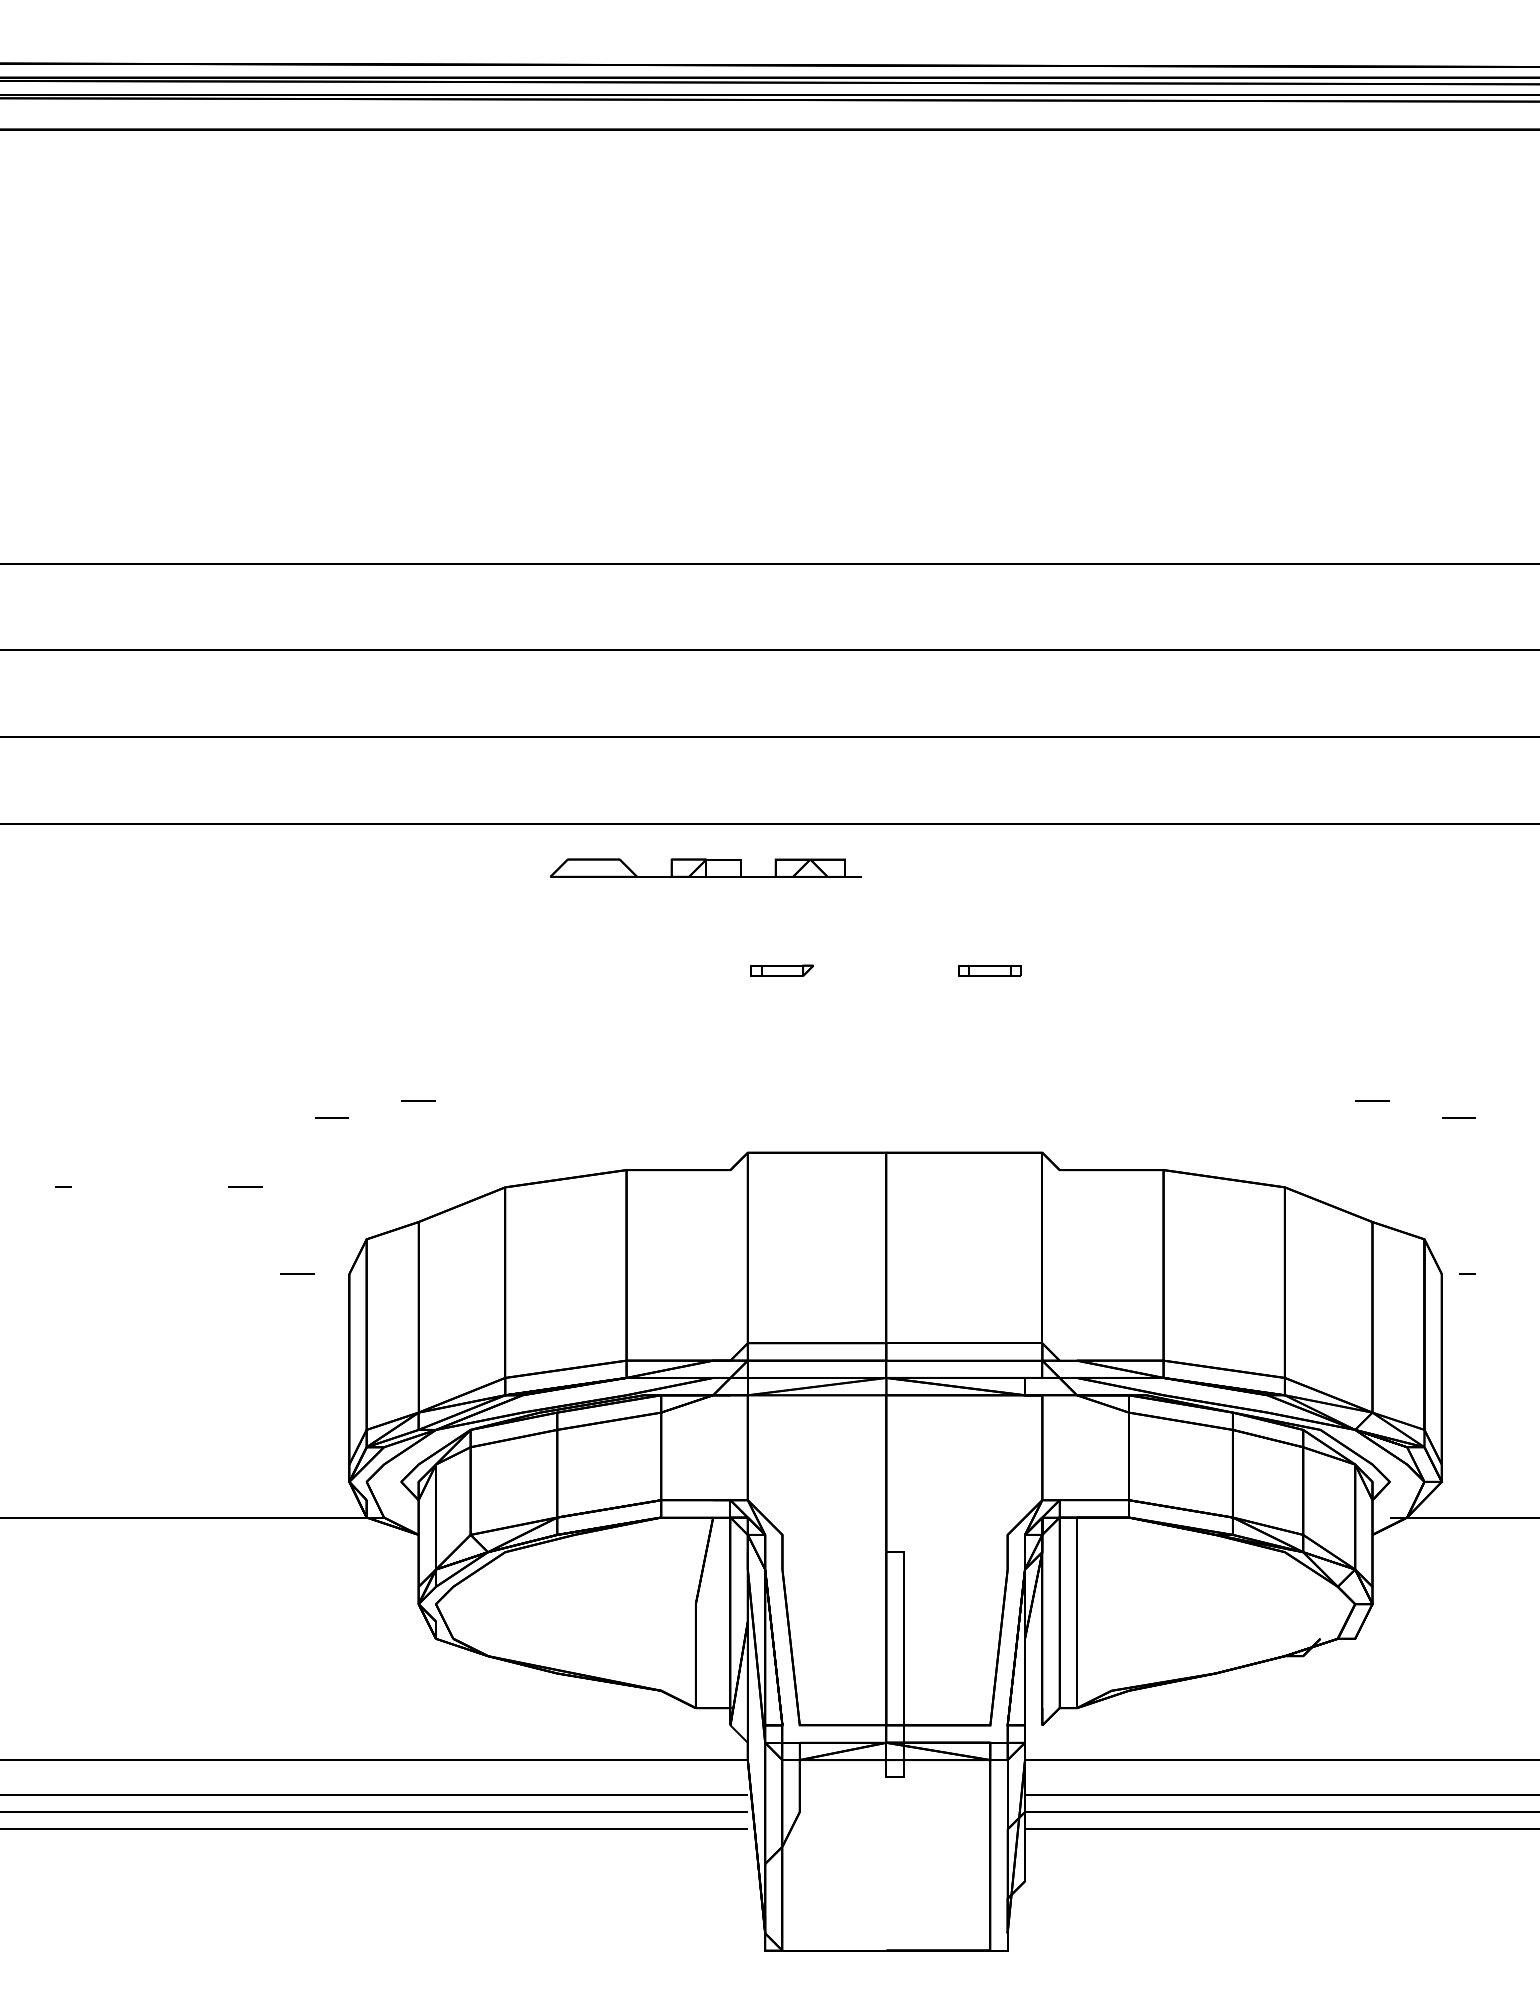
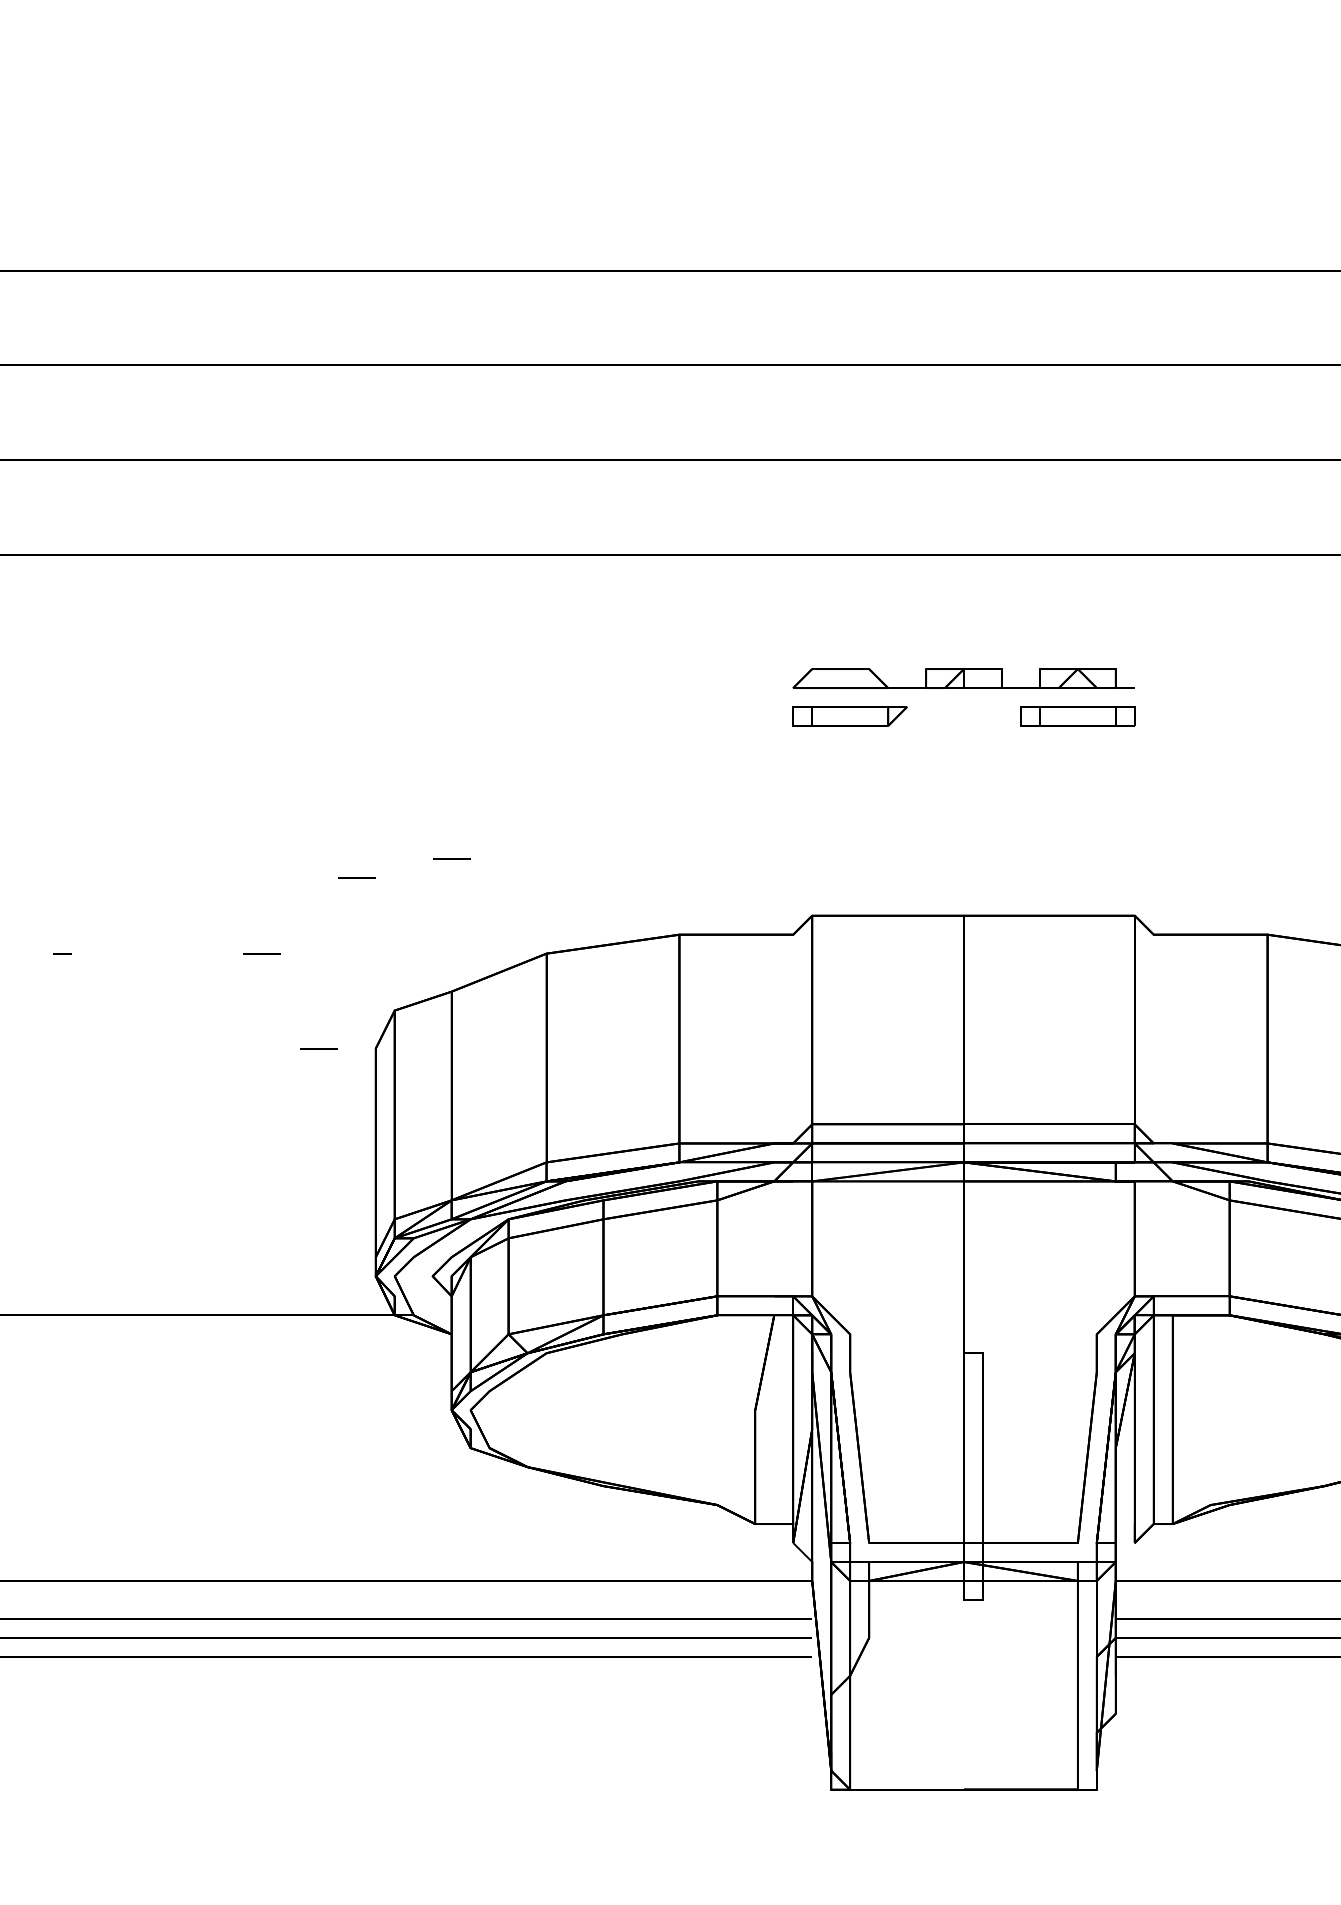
part: (705, 867) -> (963, 677), moved
part: (781, 970) -> (849, 716), size x1.67
part: (989, 970) -> (1076, 716), size x1.67

